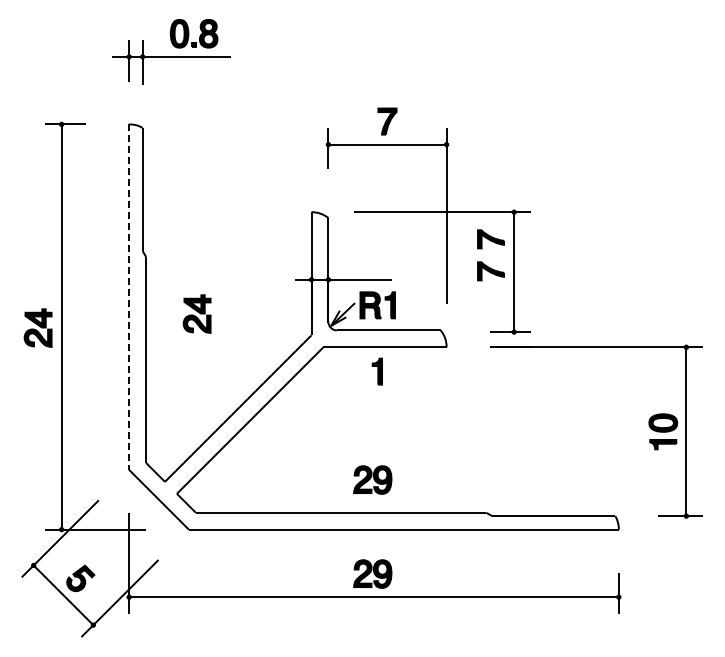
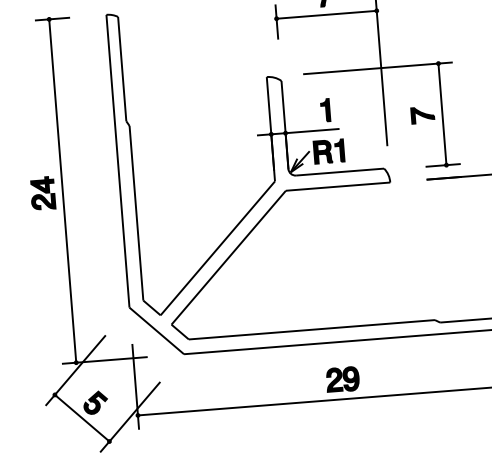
part: (490, 239) -> (420, 88), removed
line: (129, 297) -> (118, 161), dashed -> solid
part: (196, 313) -> (176, 170), removed
part: (376, 371) -> (324, 110), moved
part: (372, 479) -> (336, 299), removed

